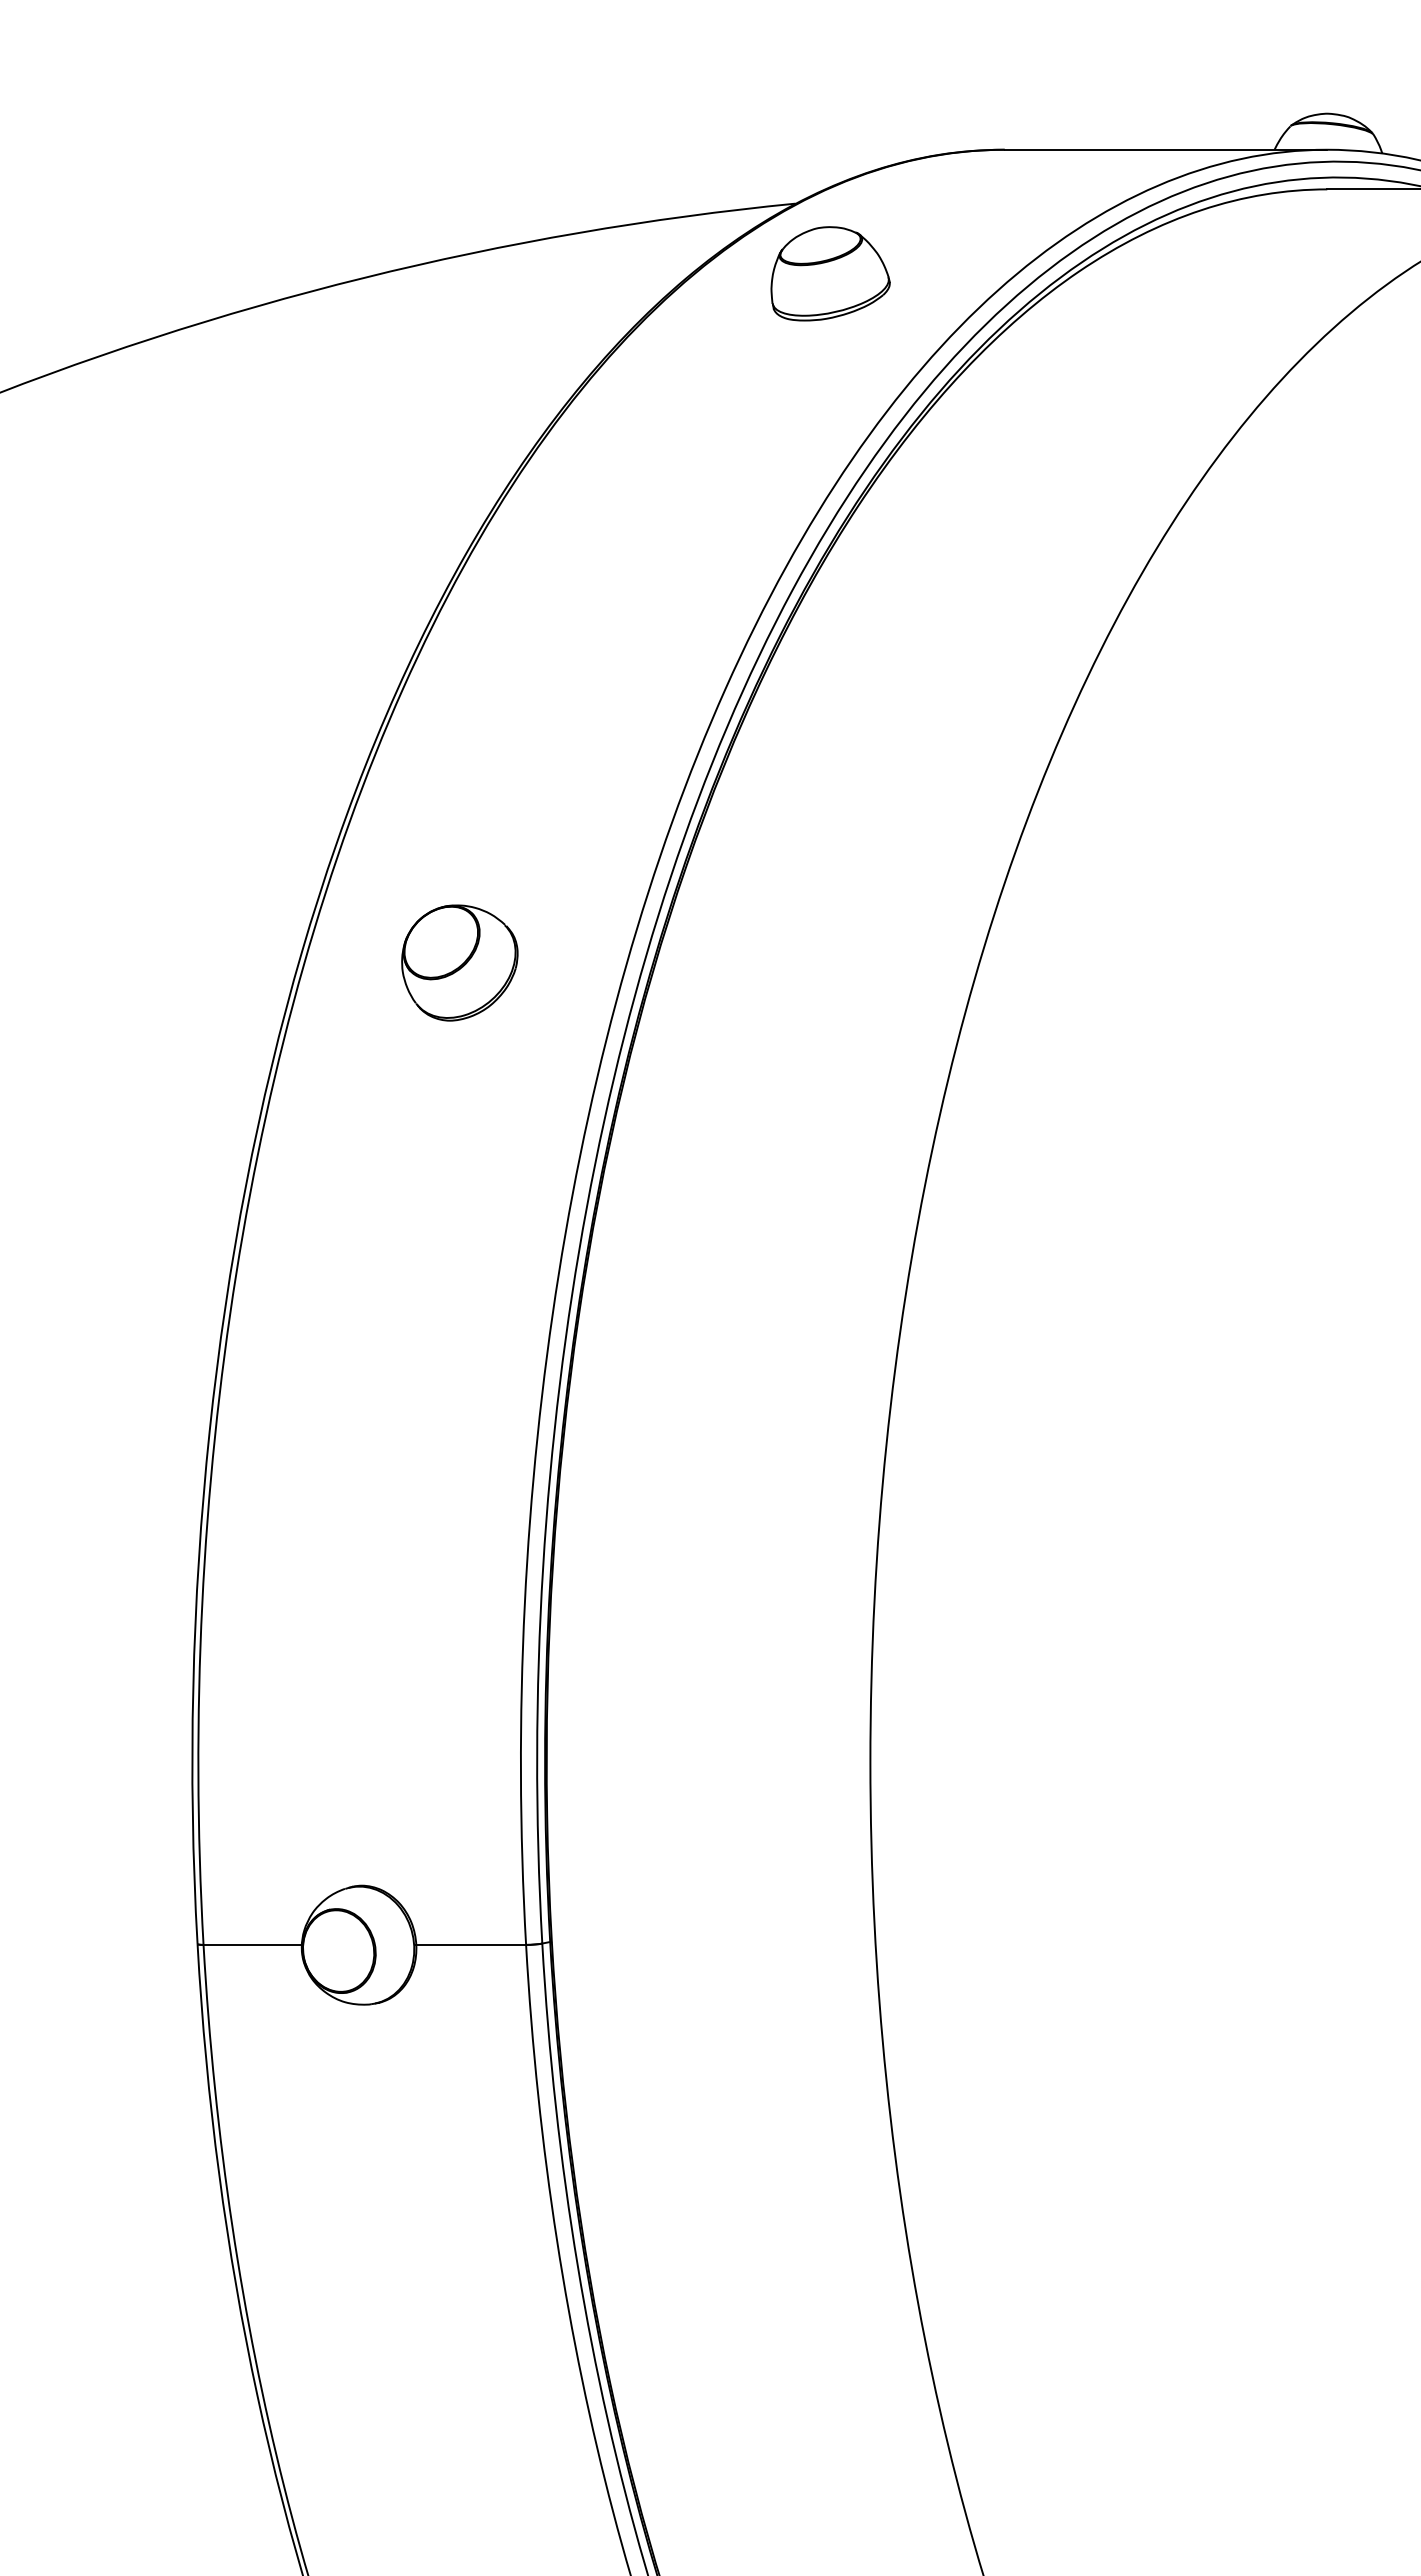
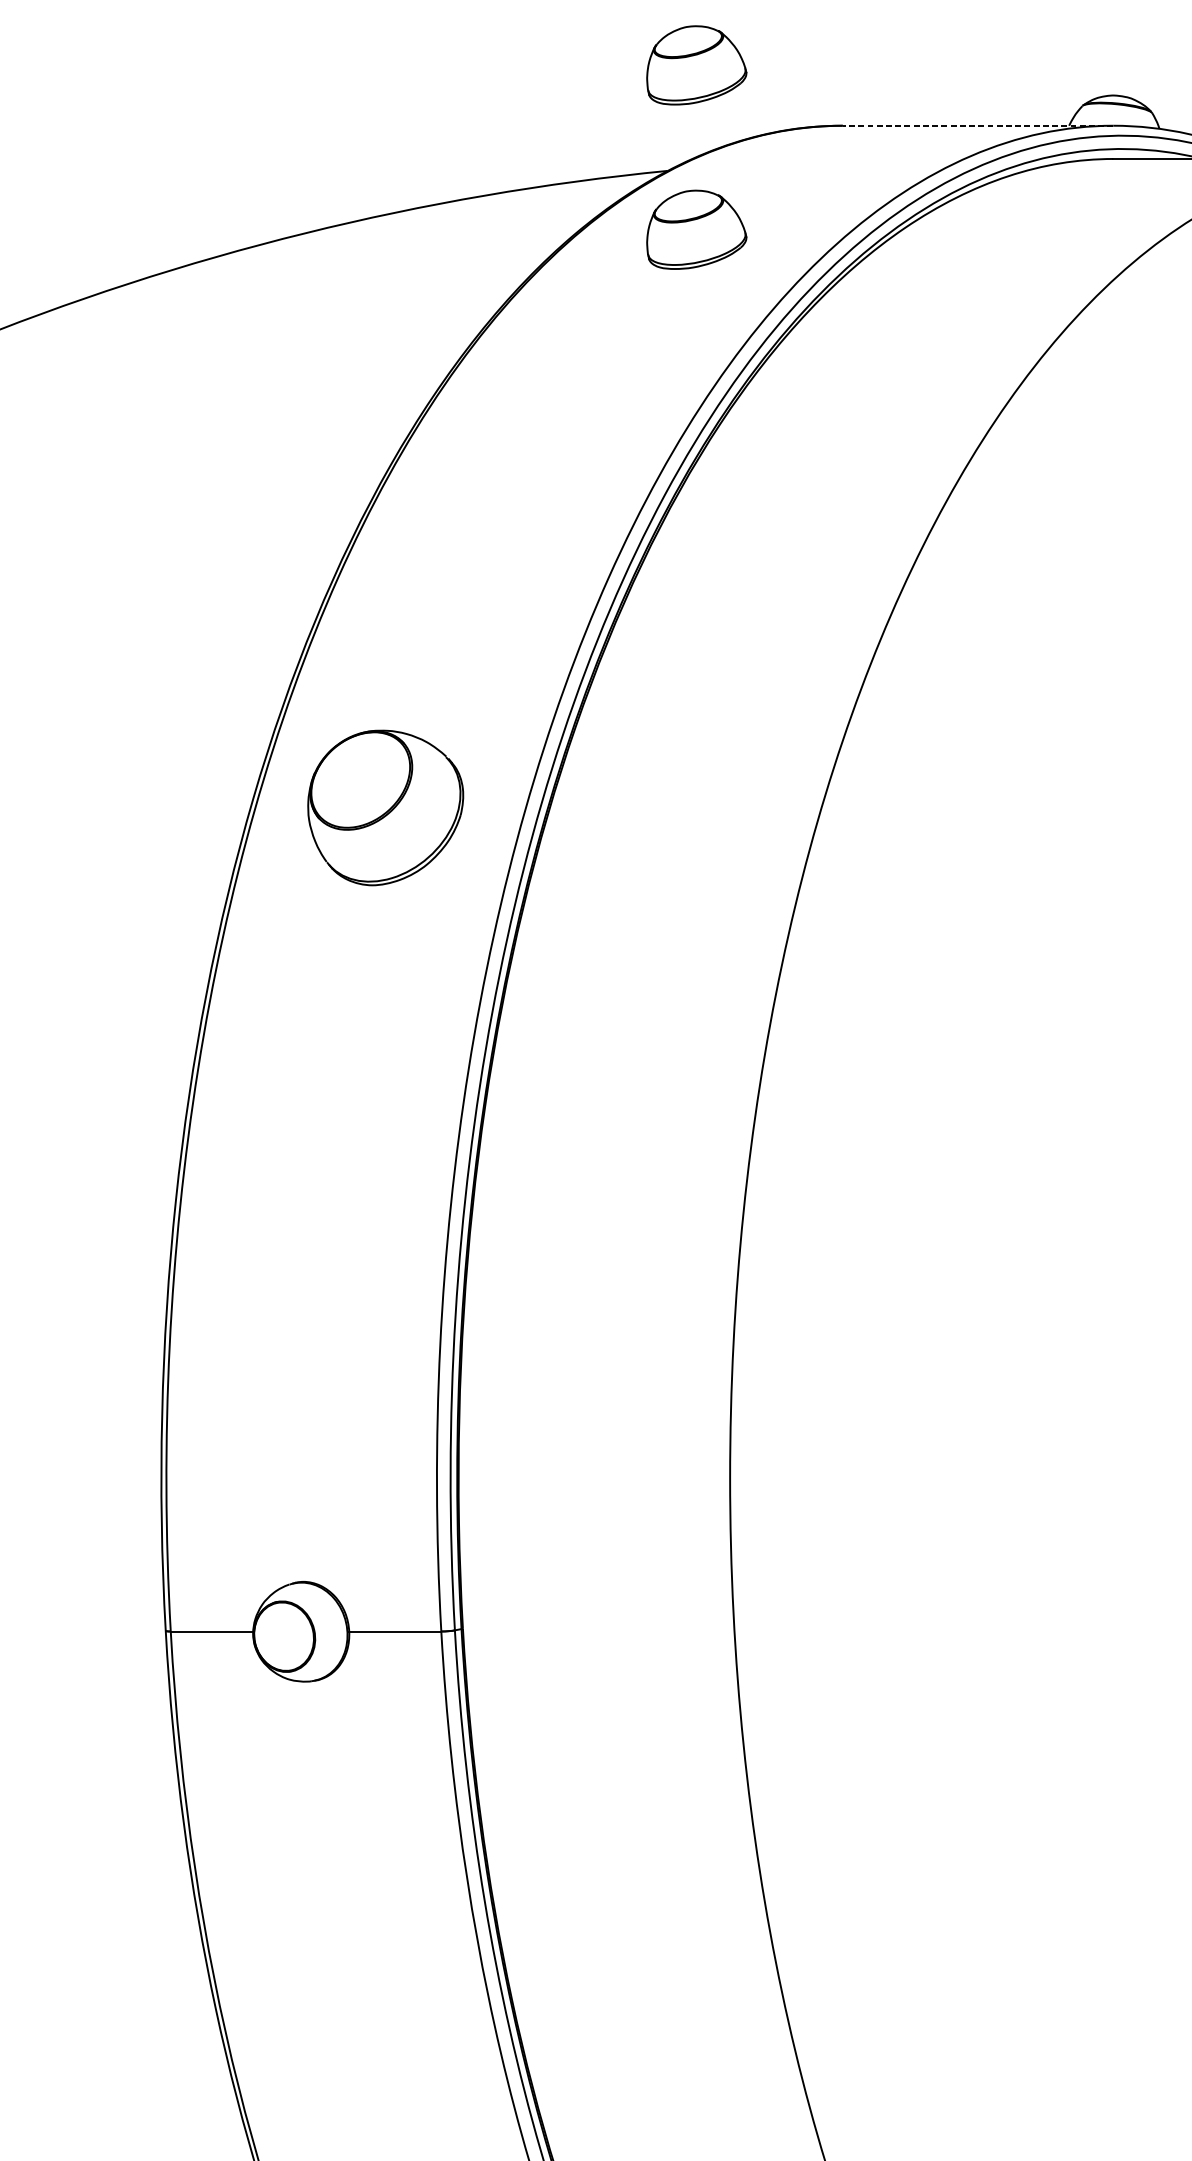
part: (830, 77) -> (696, 65), added
line: (1165, 149) -> (977, 125), solid -> dashed
part: (459, 962) -> (385, 807), size x1.6

